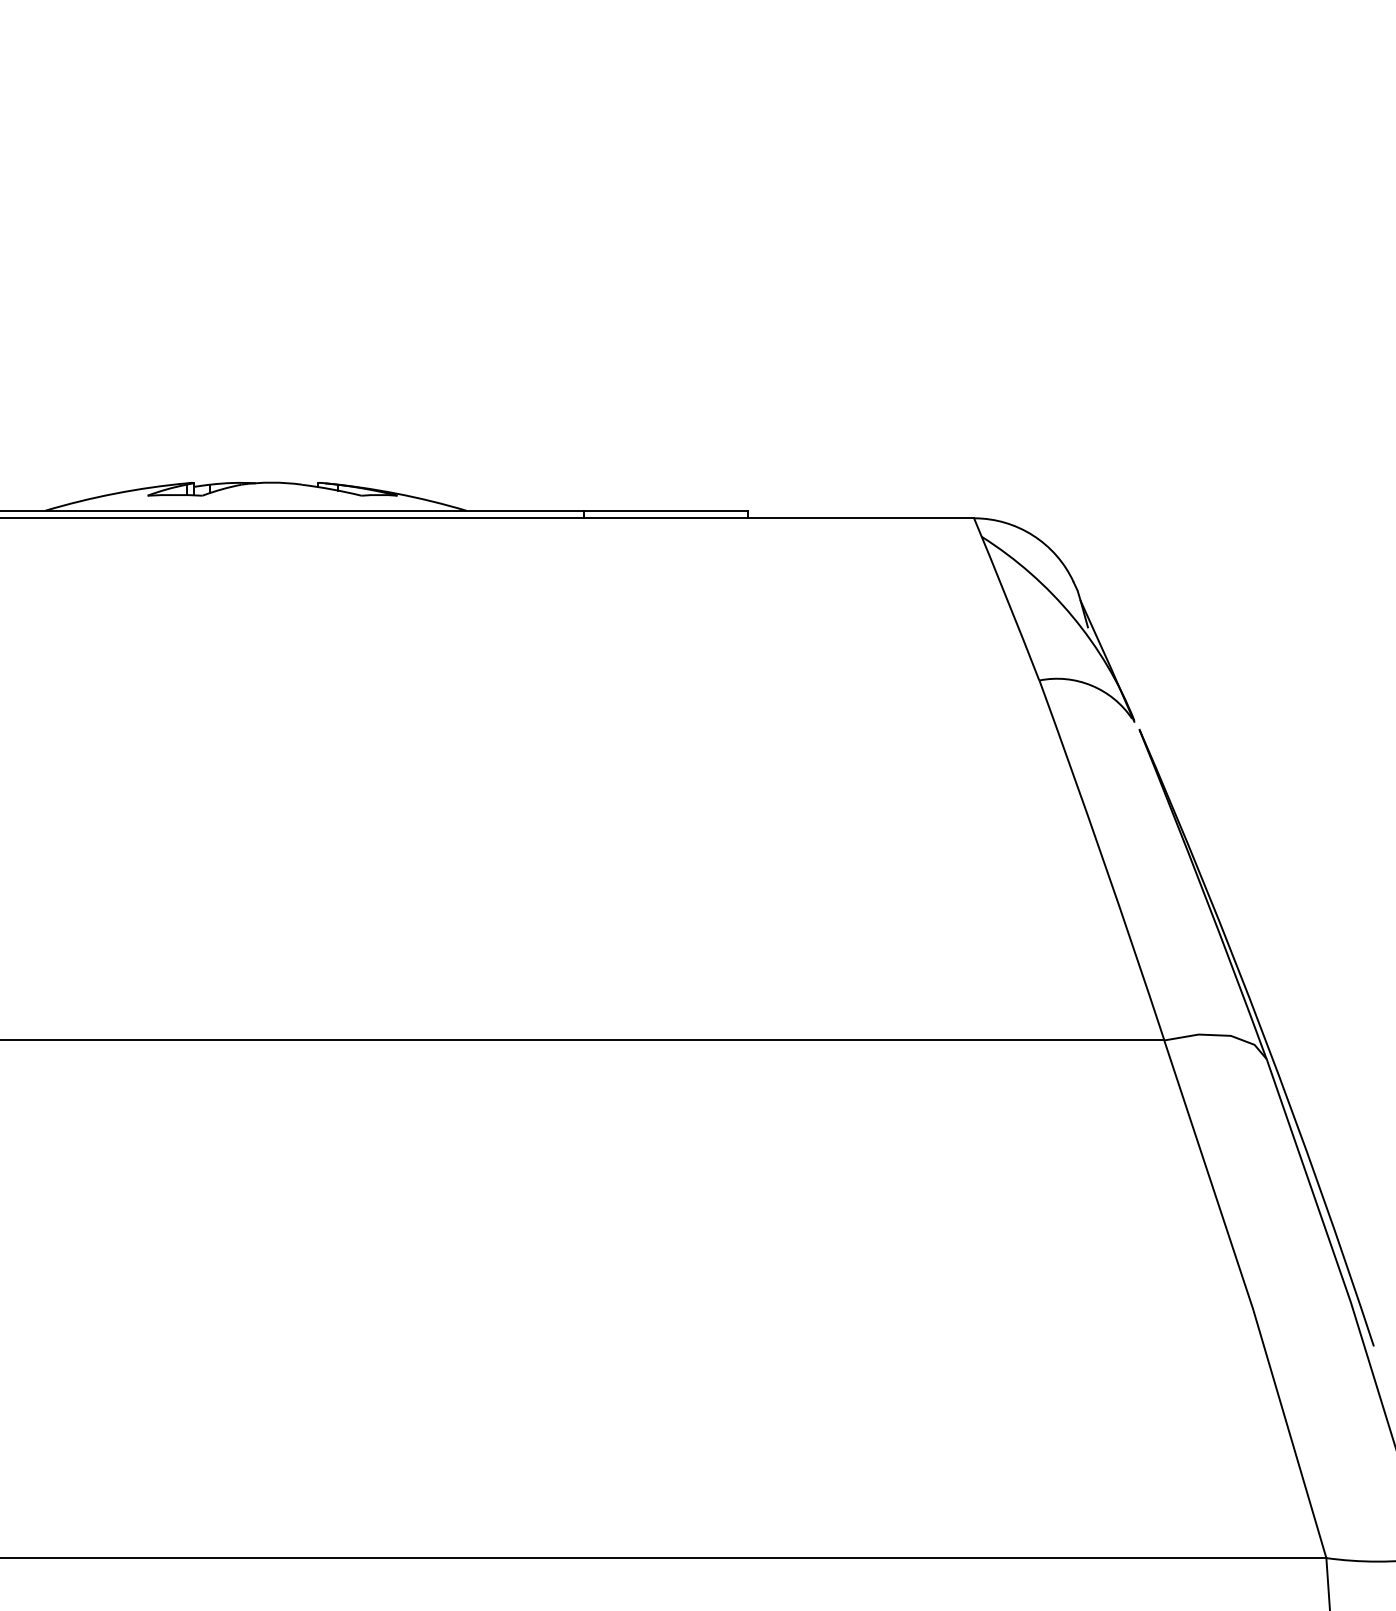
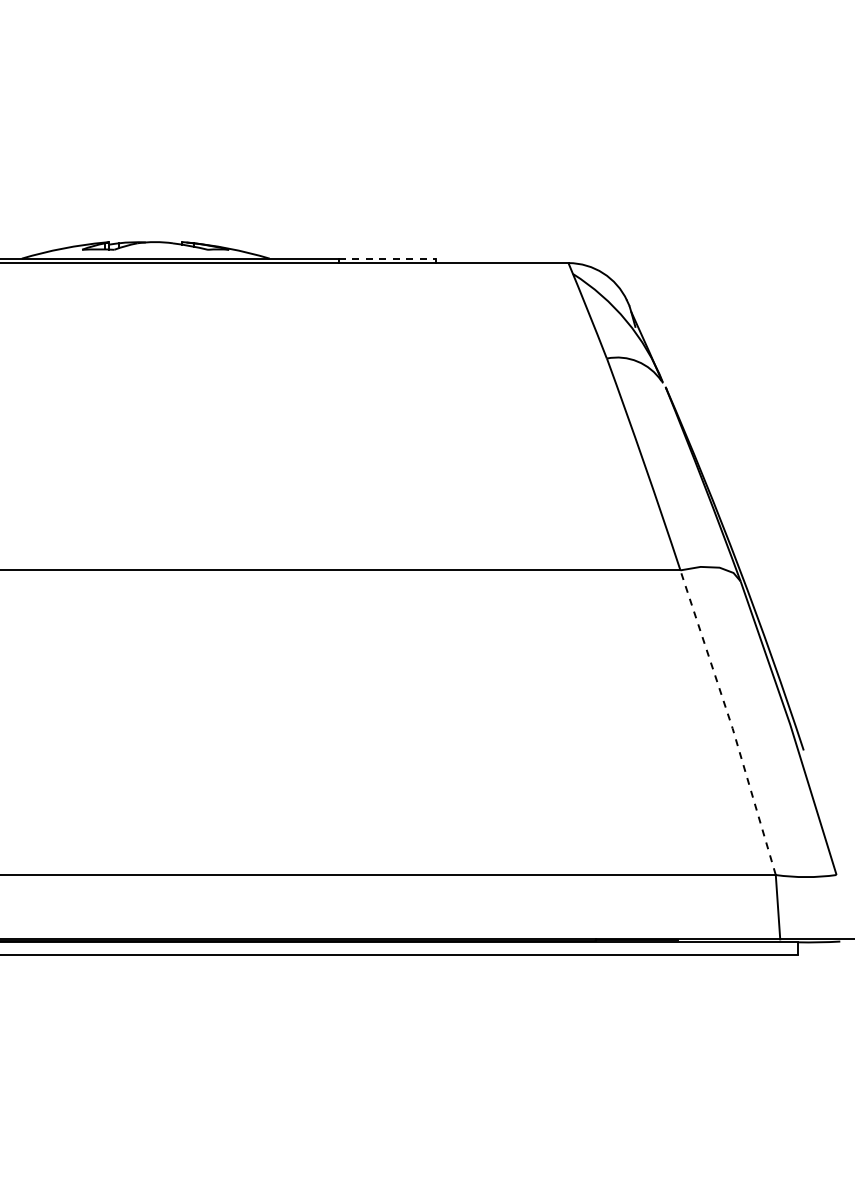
line: (666, 510) -> (387, 258), solid -> dashed
line: (1249, 1297) -> (730, 721), solid -> dashed

